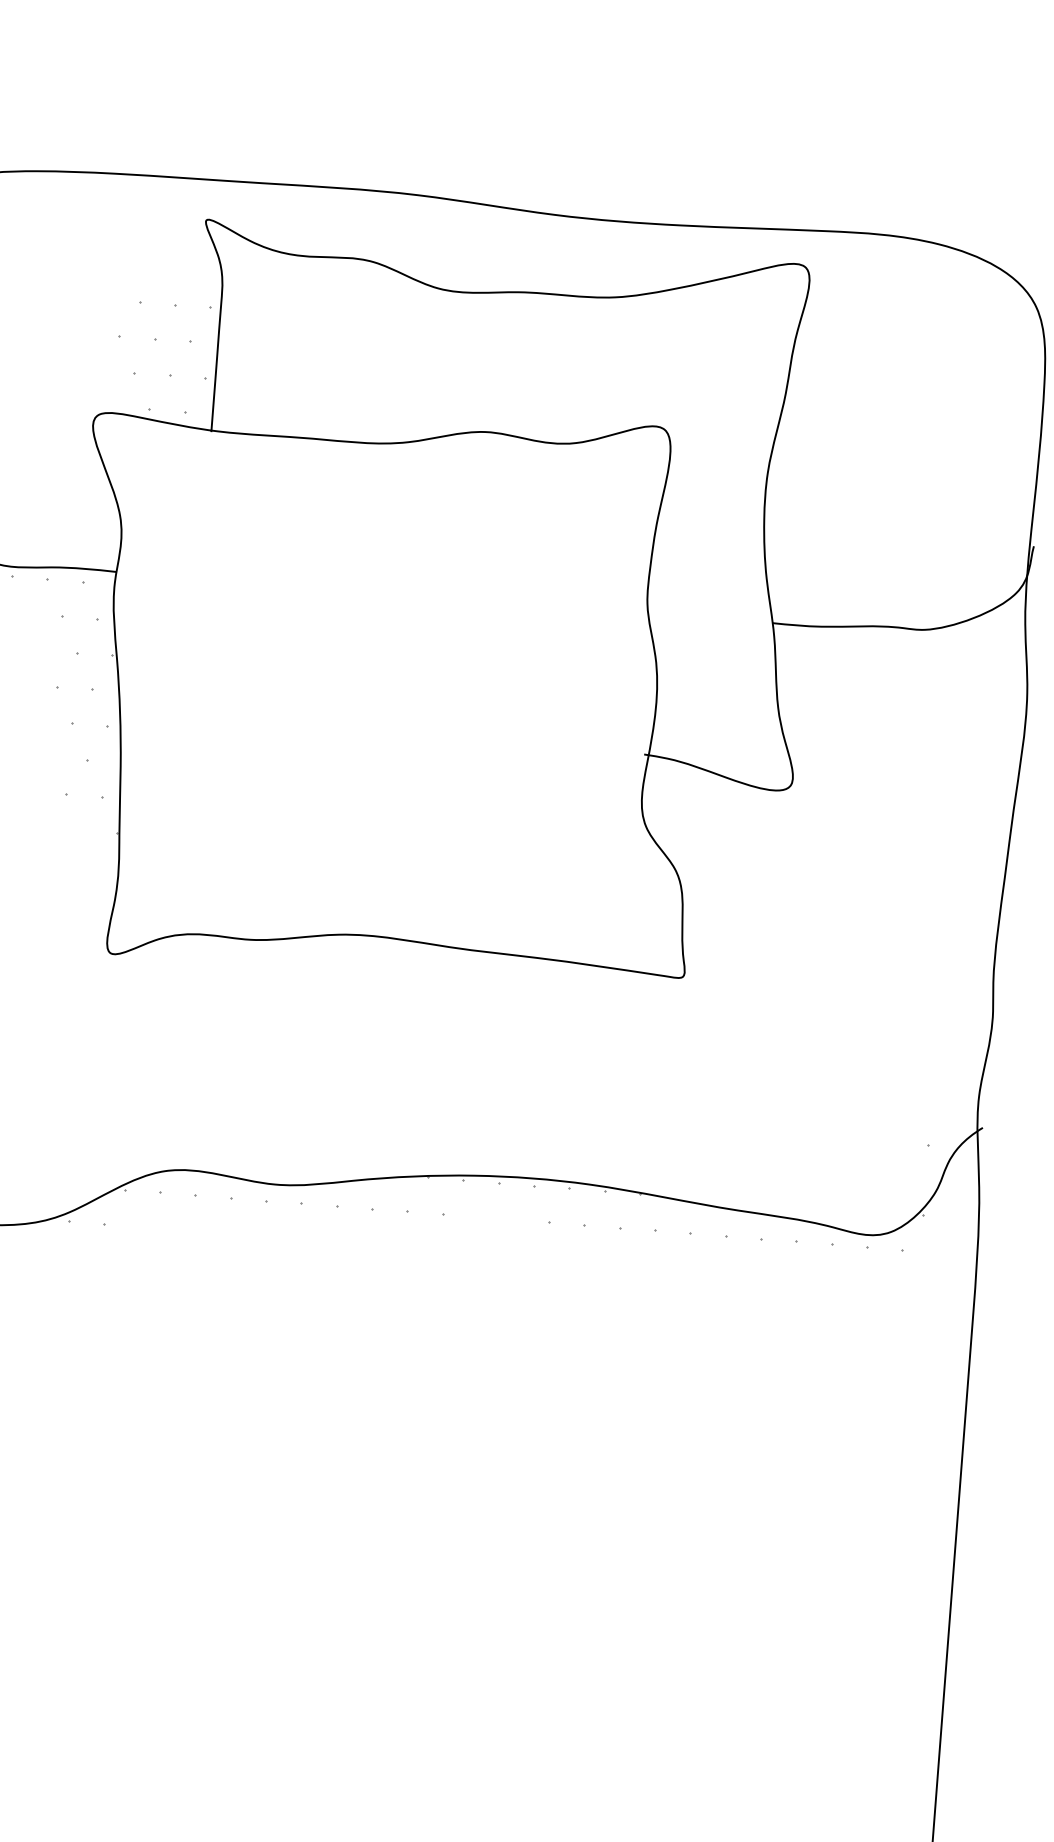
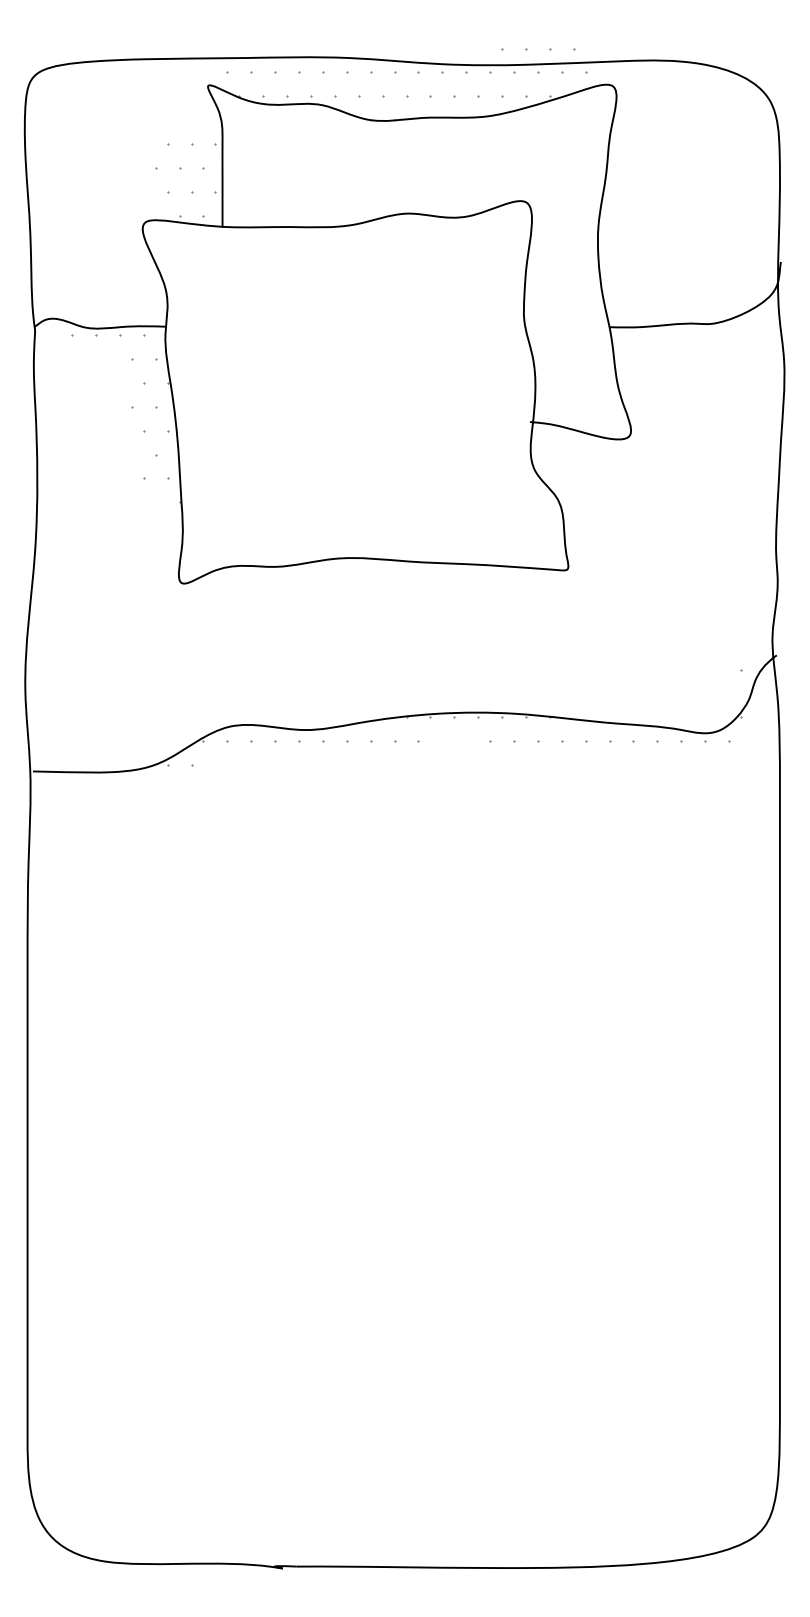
hatch: (499, 240) -> (406, 84), added

